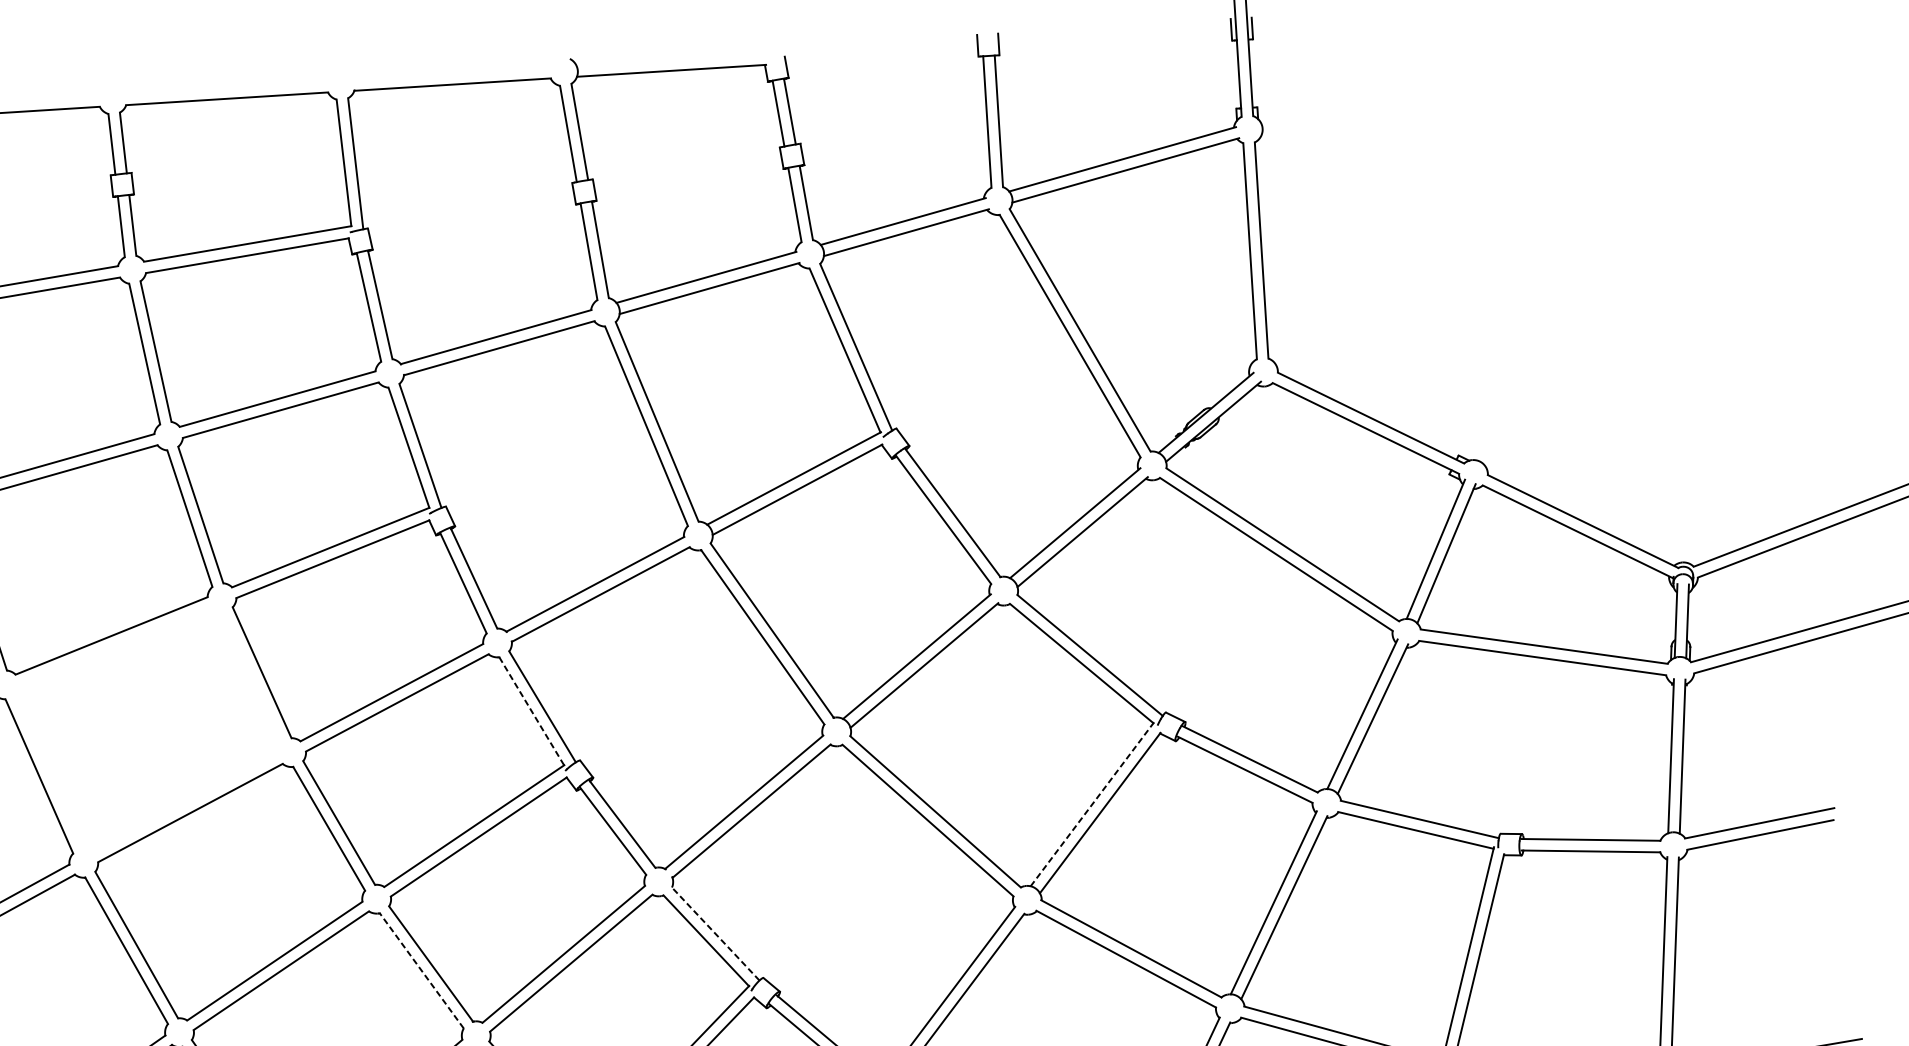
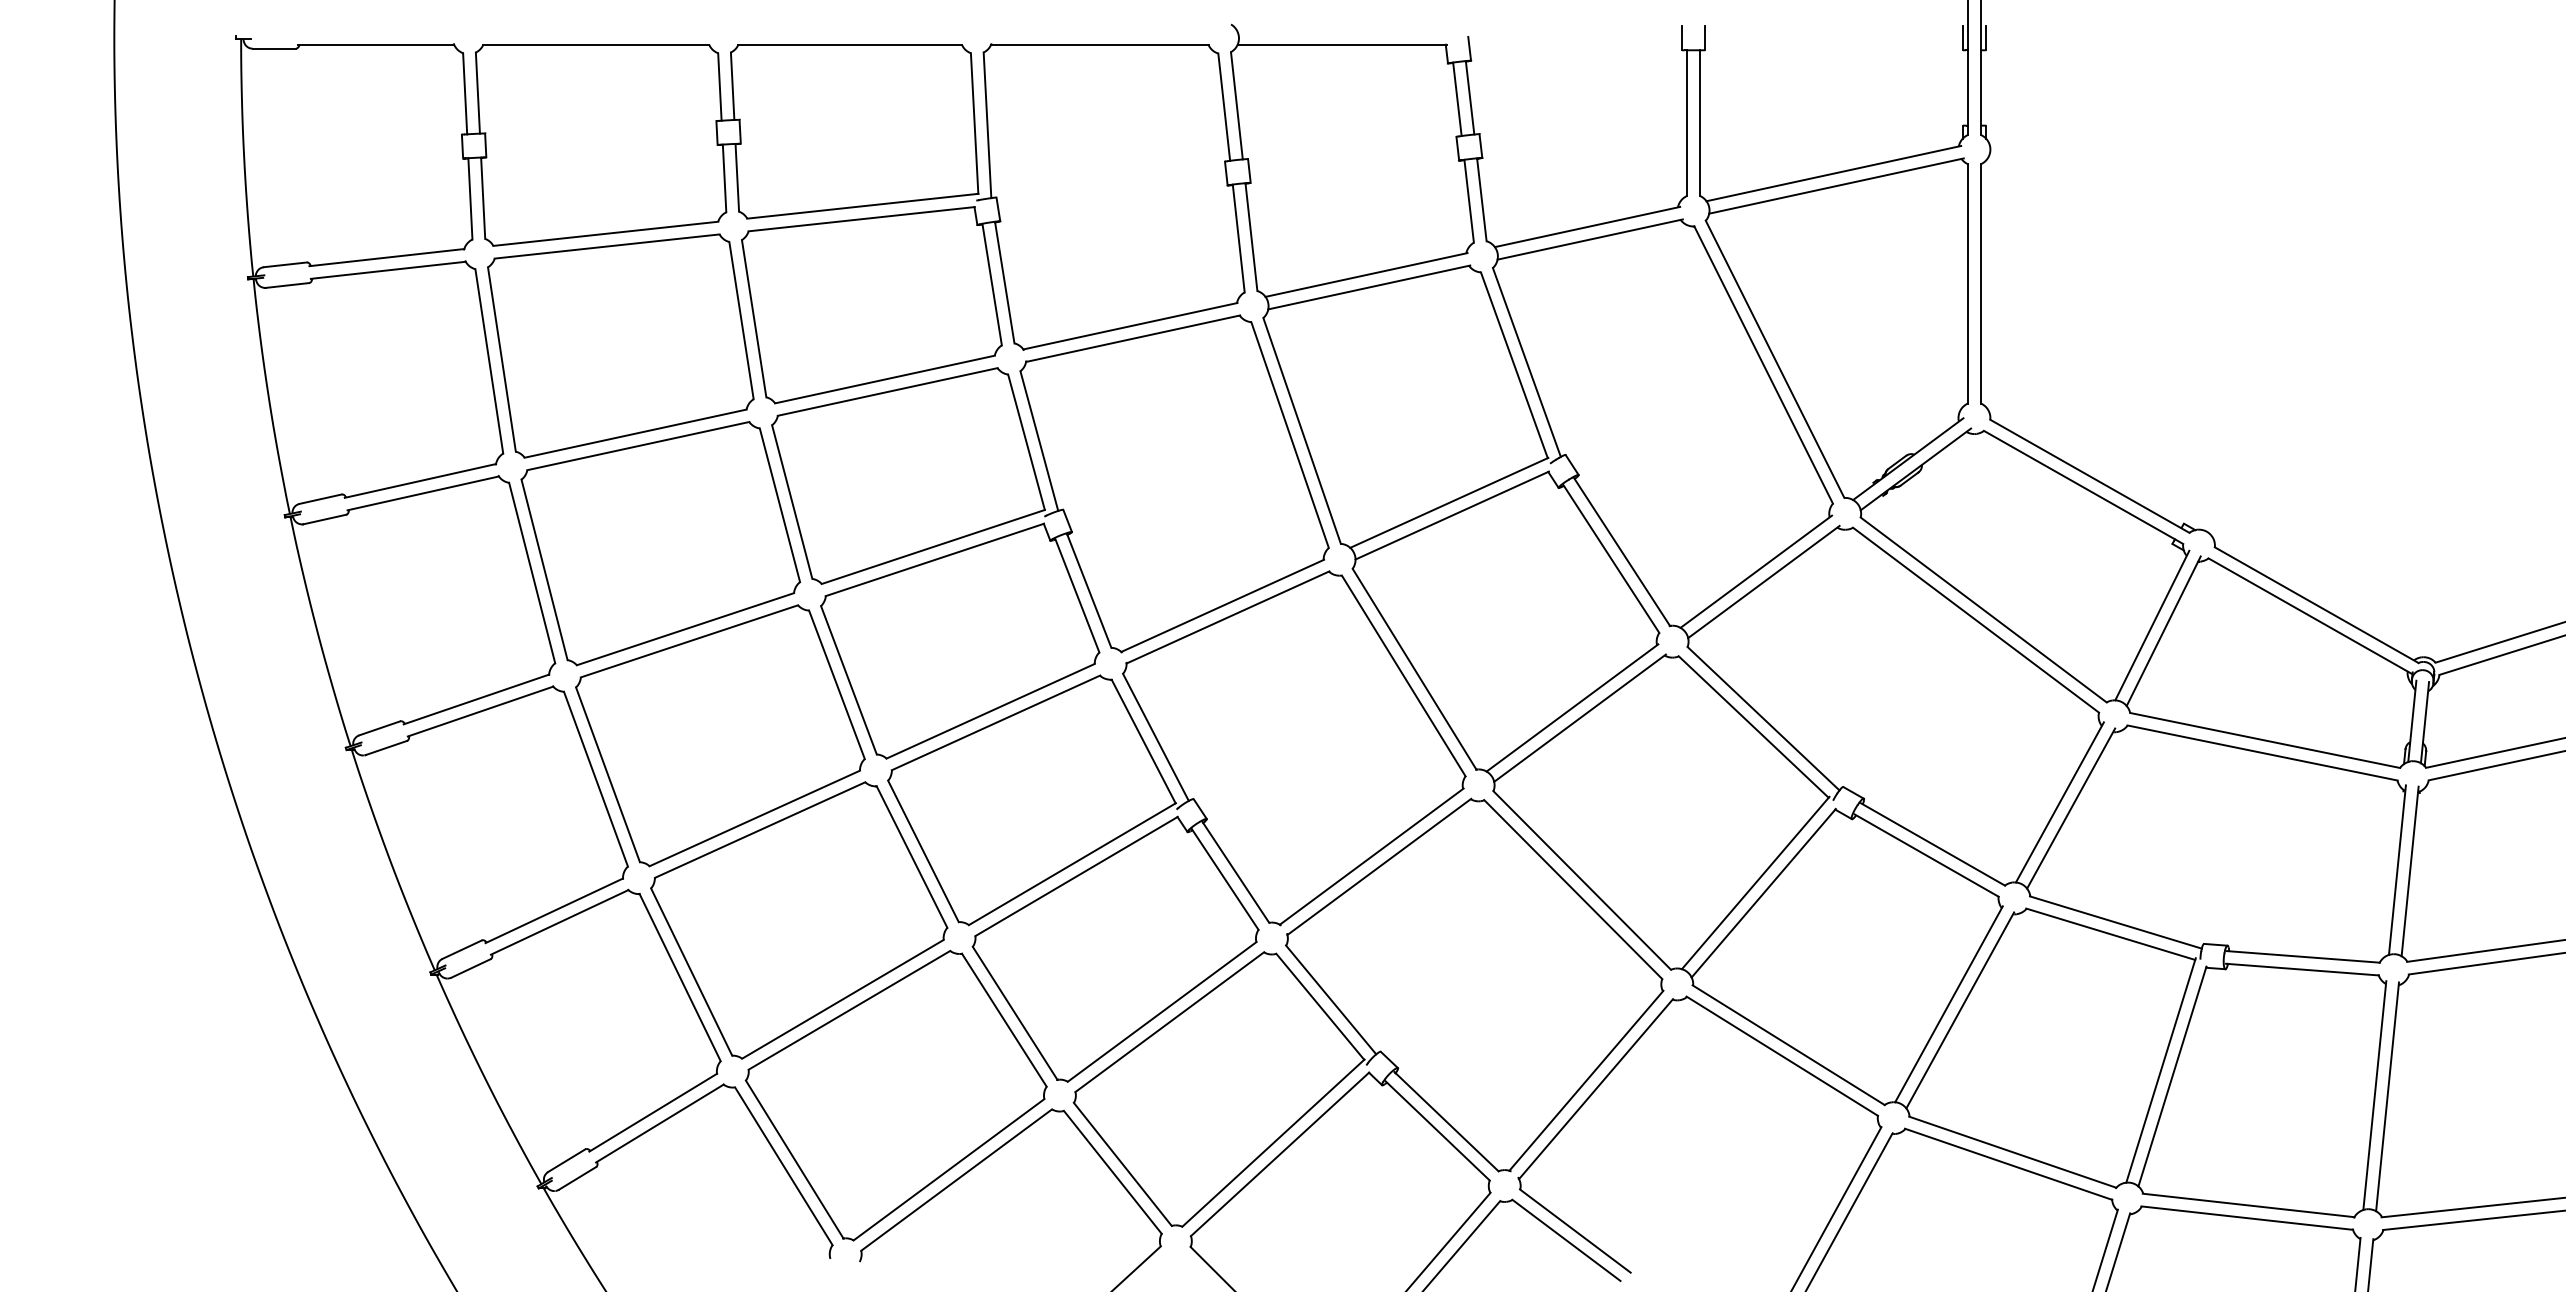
line: (531, 711) -> (1143, 741), dashed -> solid
part: (149, 729) -> (720, 735), added
line: (1093, 803) -> (1756, 882), dashed -> solid
line: (715, 933) -> (1331, 999), dashed -> solid
line: (421, 971) -> (1004, 1020), dashed -> solid

